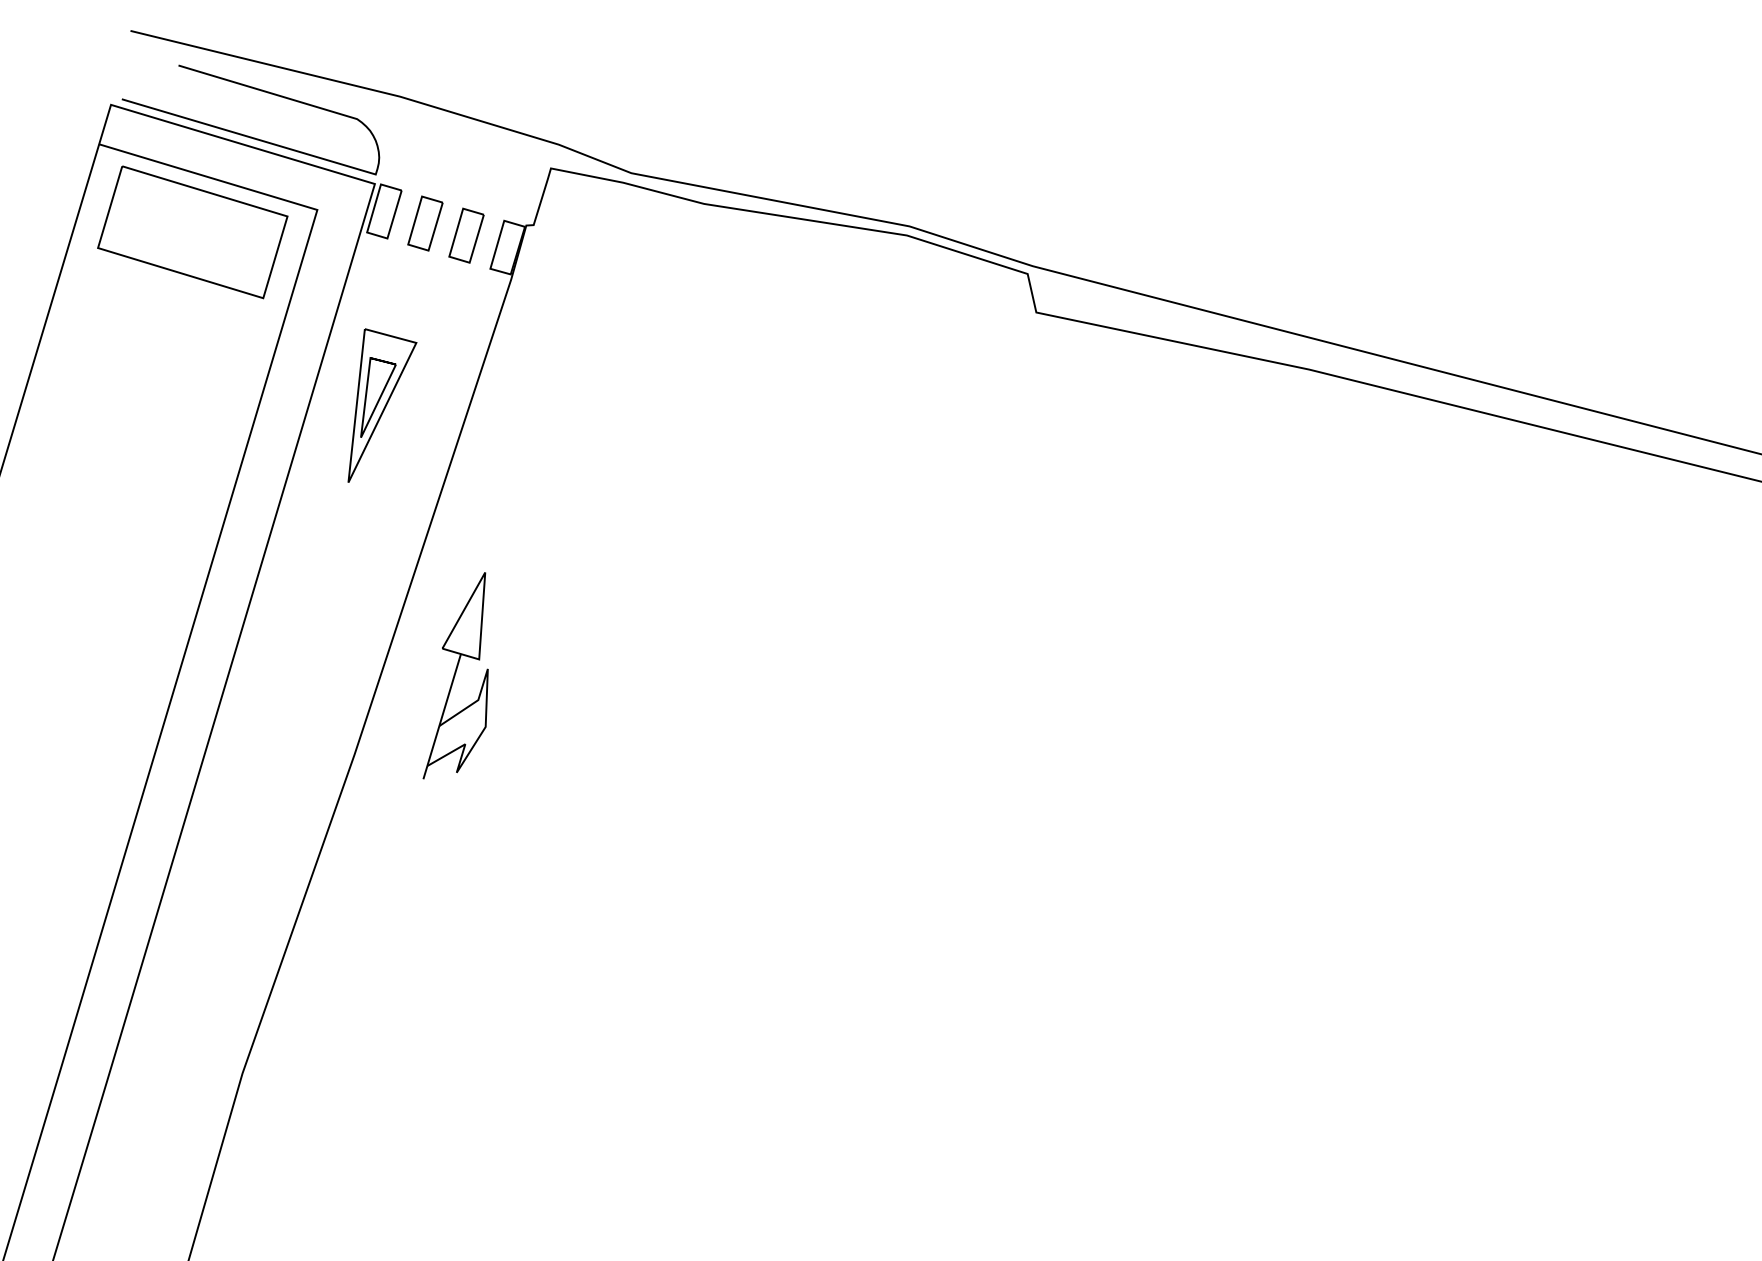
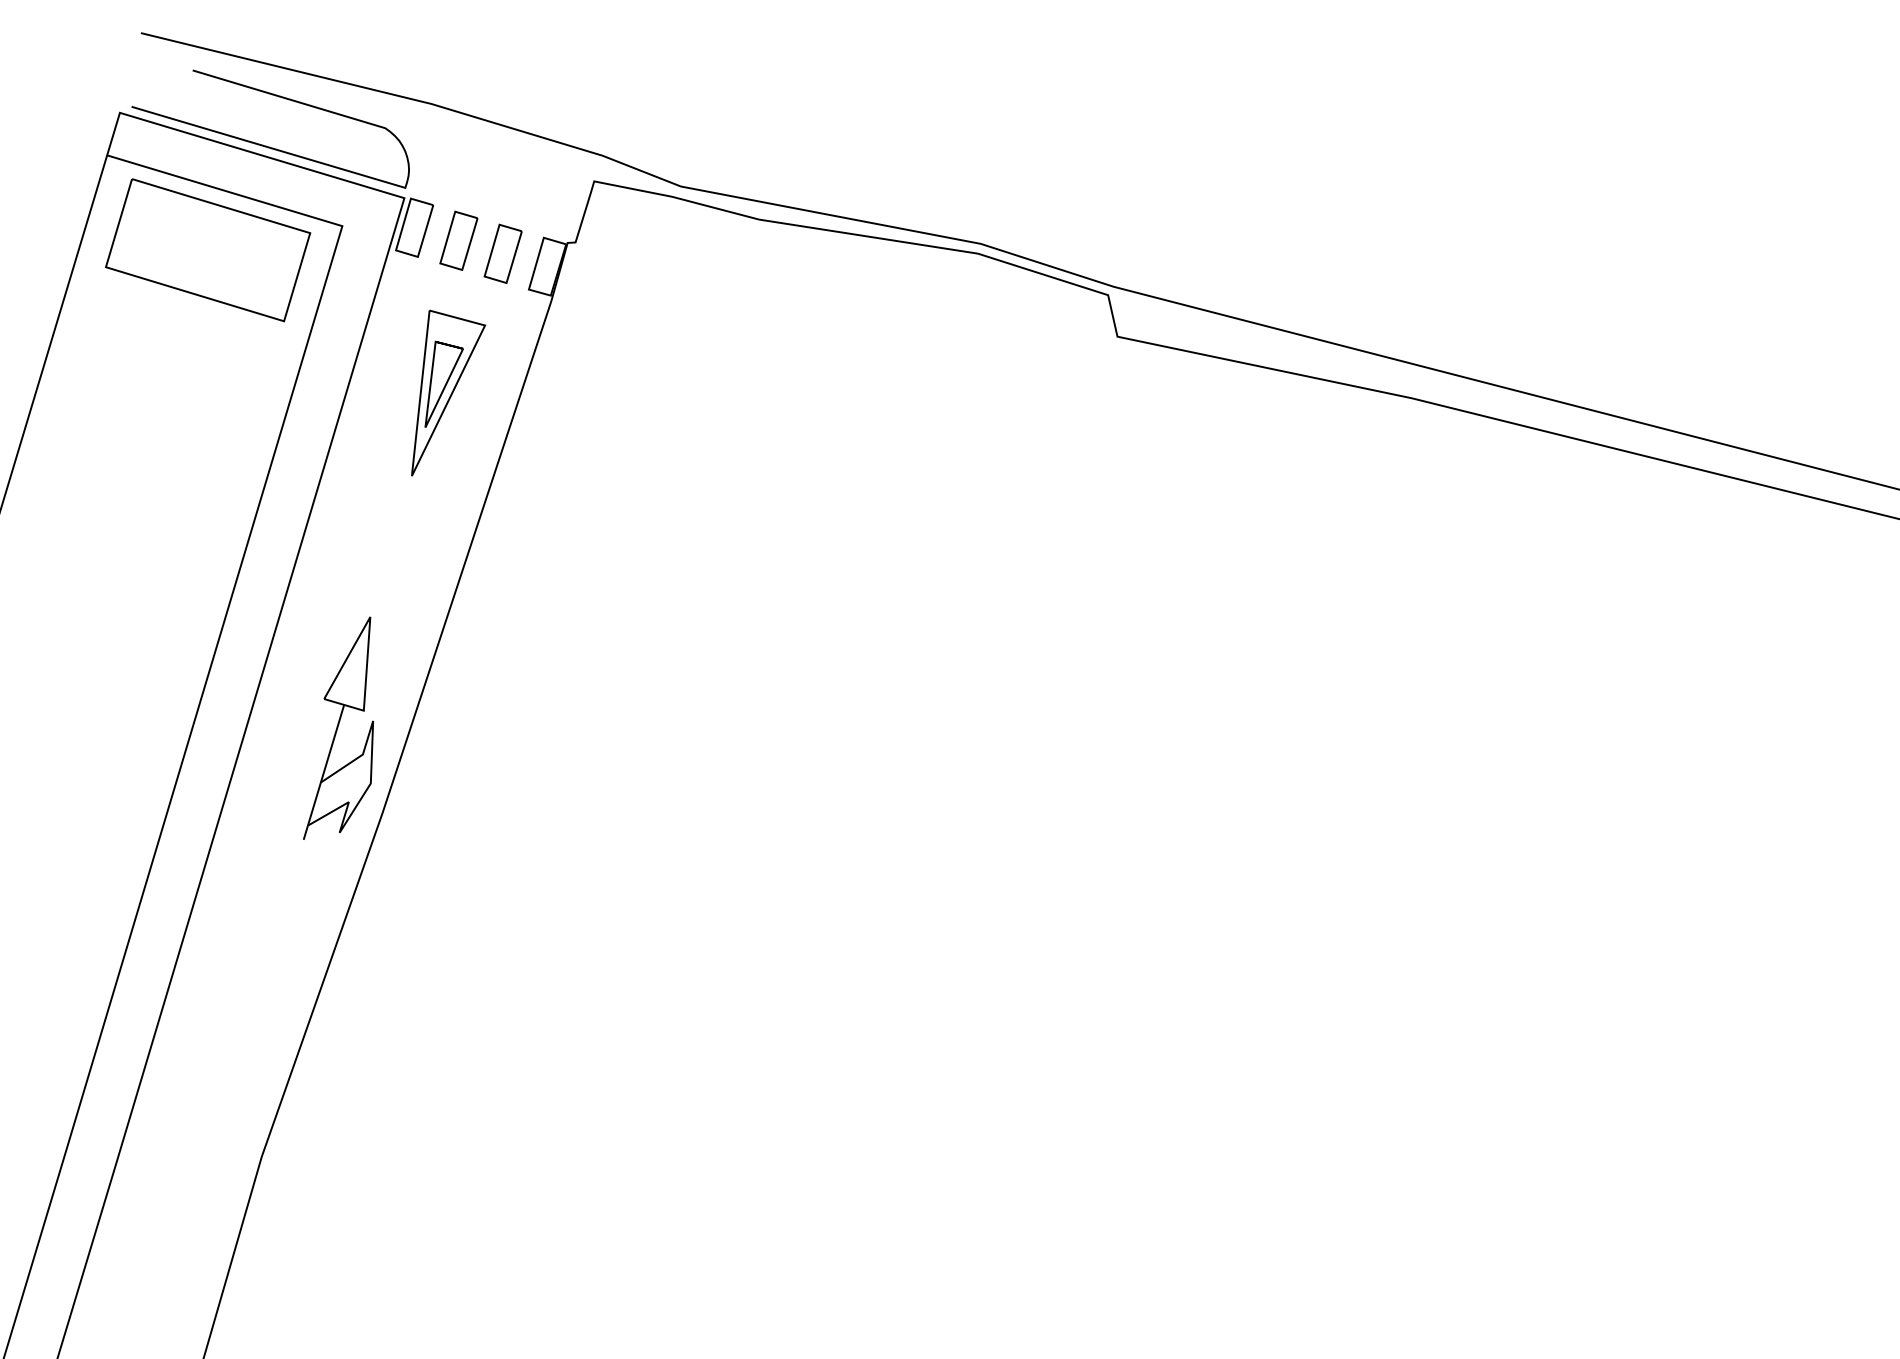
part: (382, 405) -> (448, 392), moved
part: (455, 675) -> (338, 727), moved

